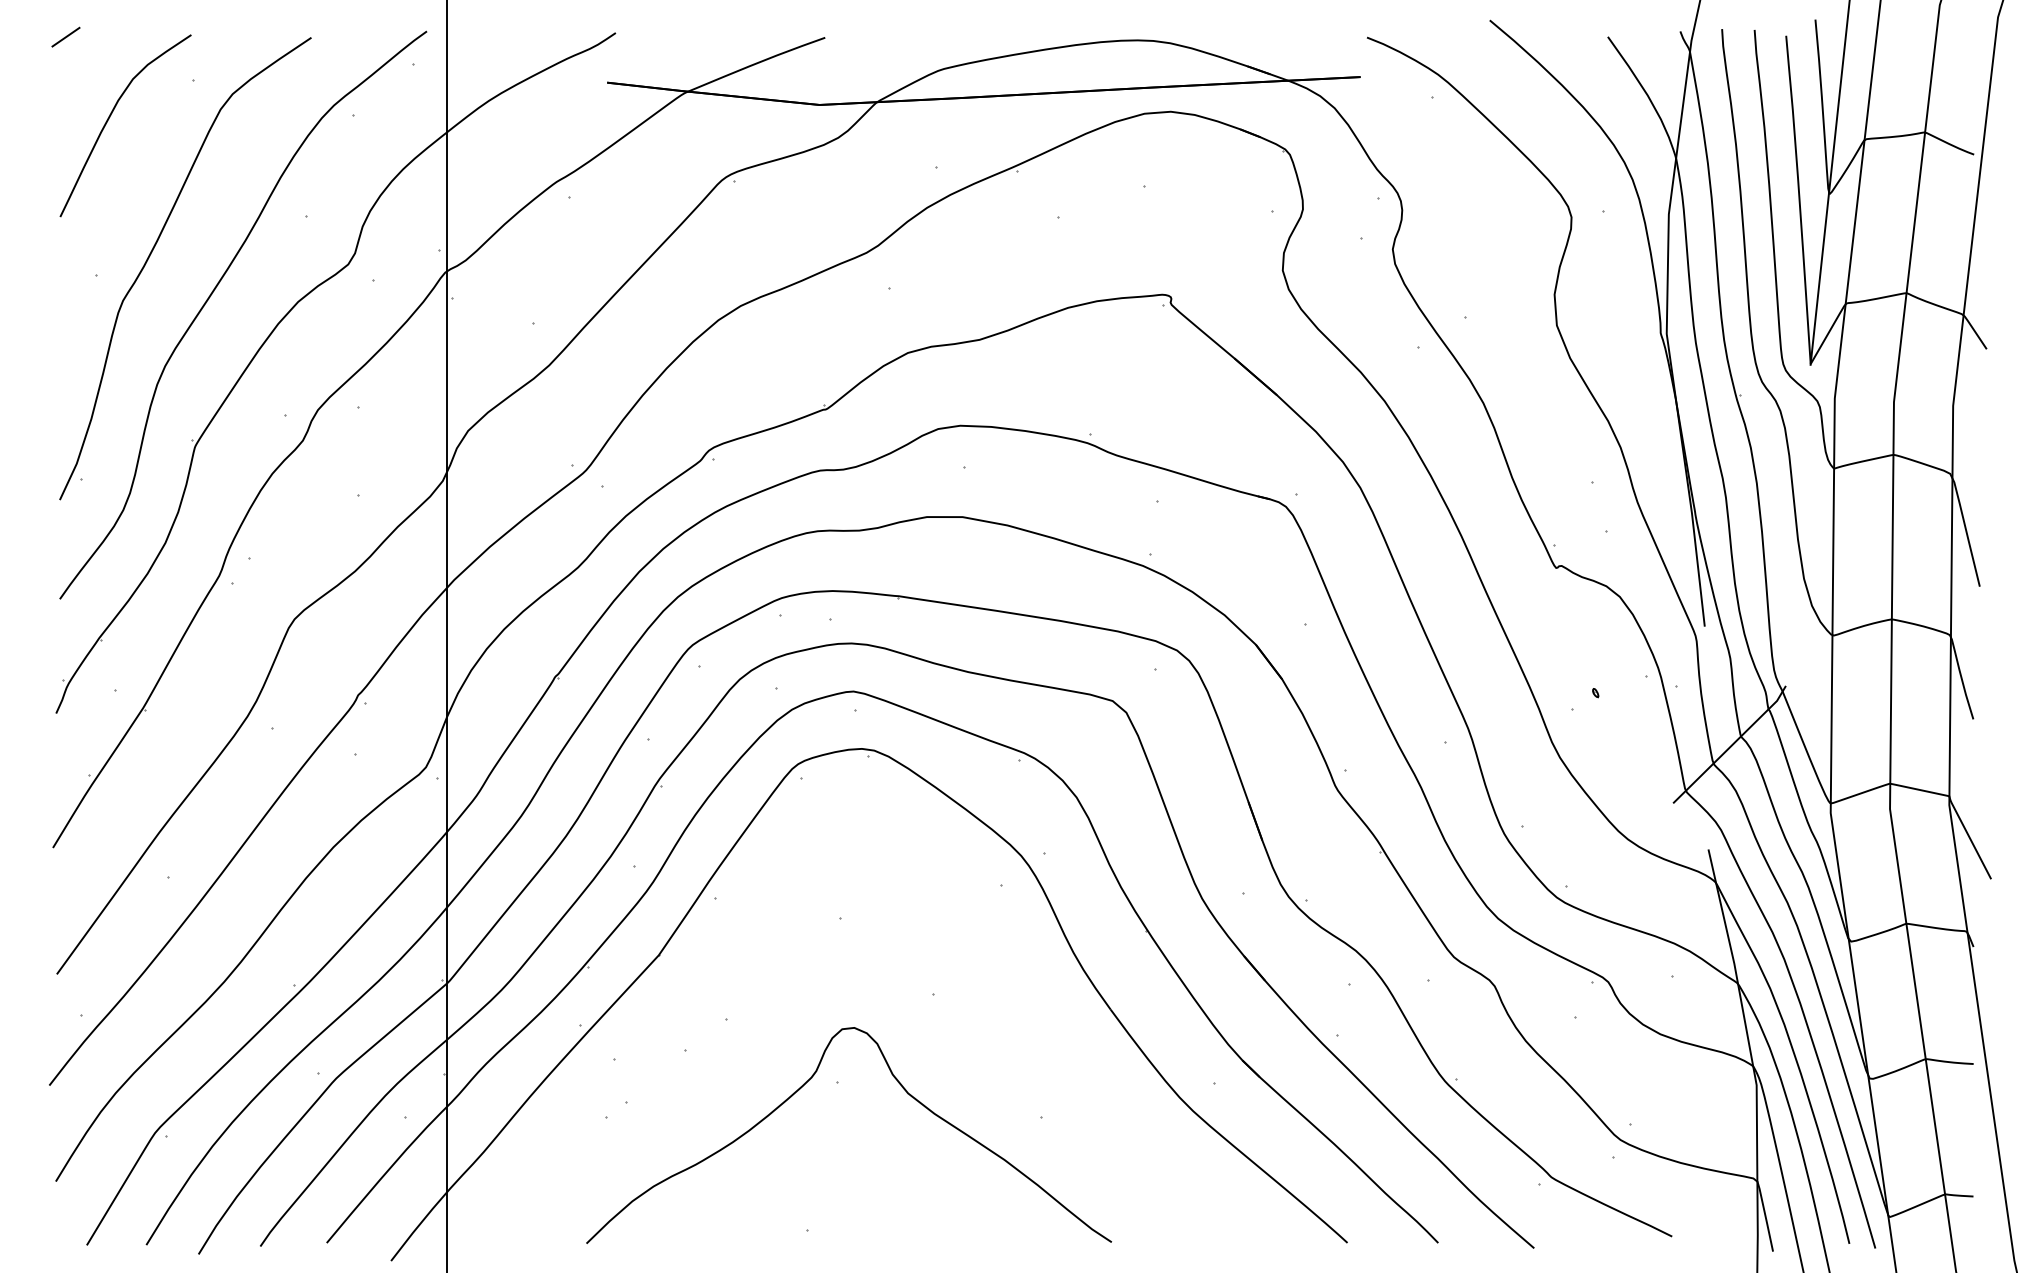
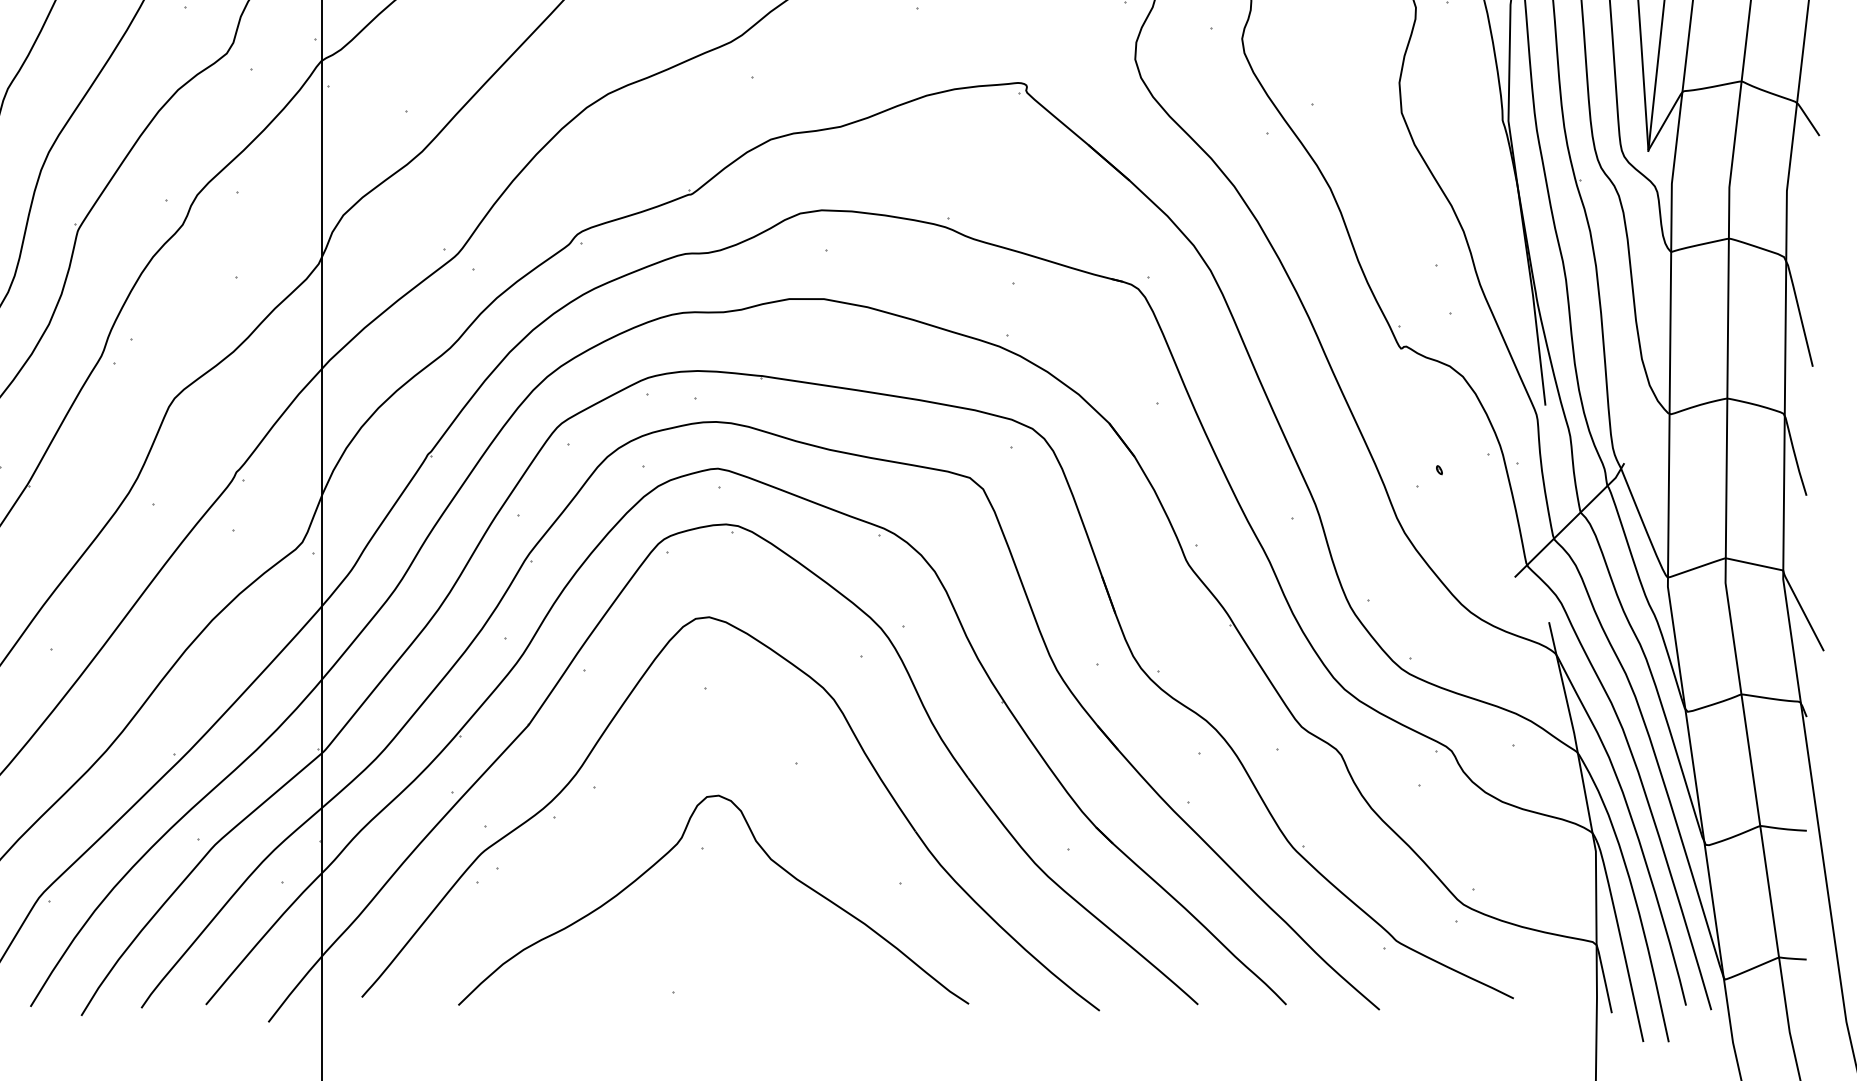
part: (995, 970) -> (855, 739), added

